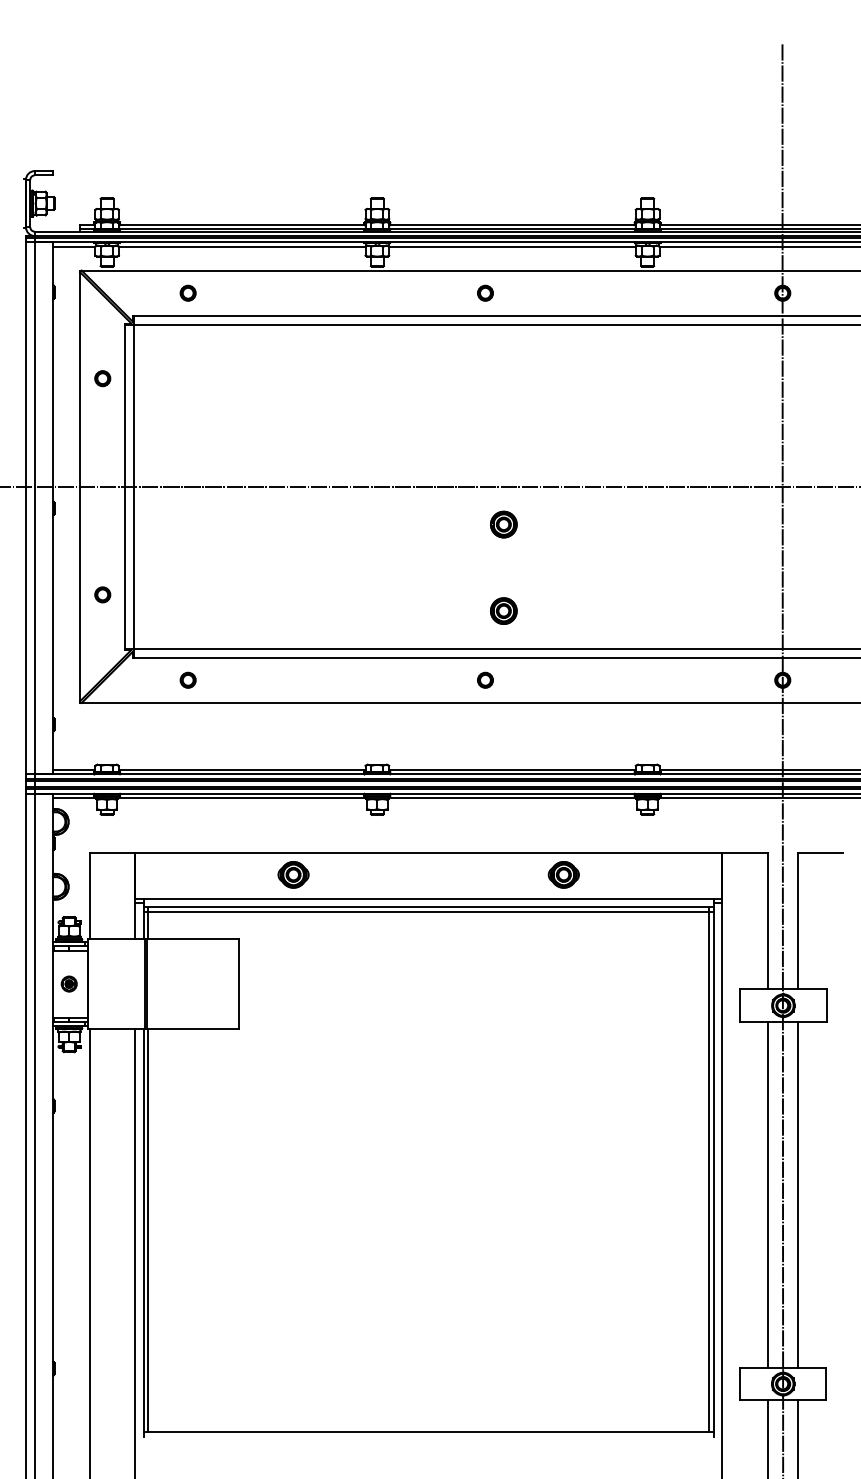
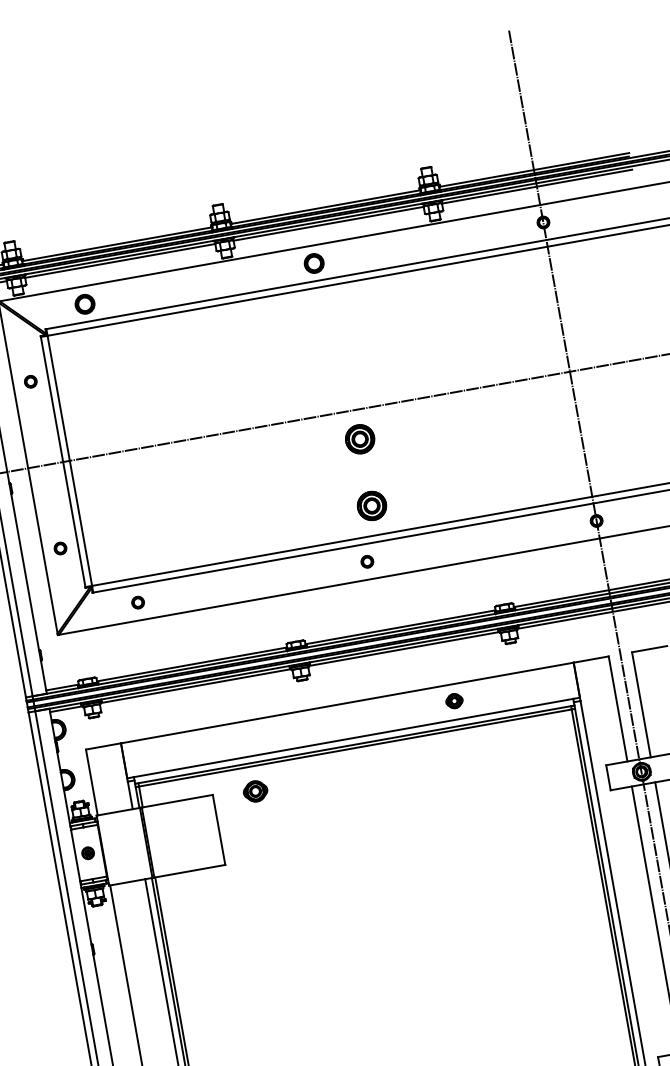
part: (187, 292) -> (84, 303), size x1.6
part: (485, 292) -> (314, 262), size x1.6
part: (503, 524) -> (359, 439), size x1.4
part: (503, 610) -> (371, 505), size x1.4
part: (293, 874) -> (255, 791), moved
part: (563, 874) -> (454, 700), size x0.7

